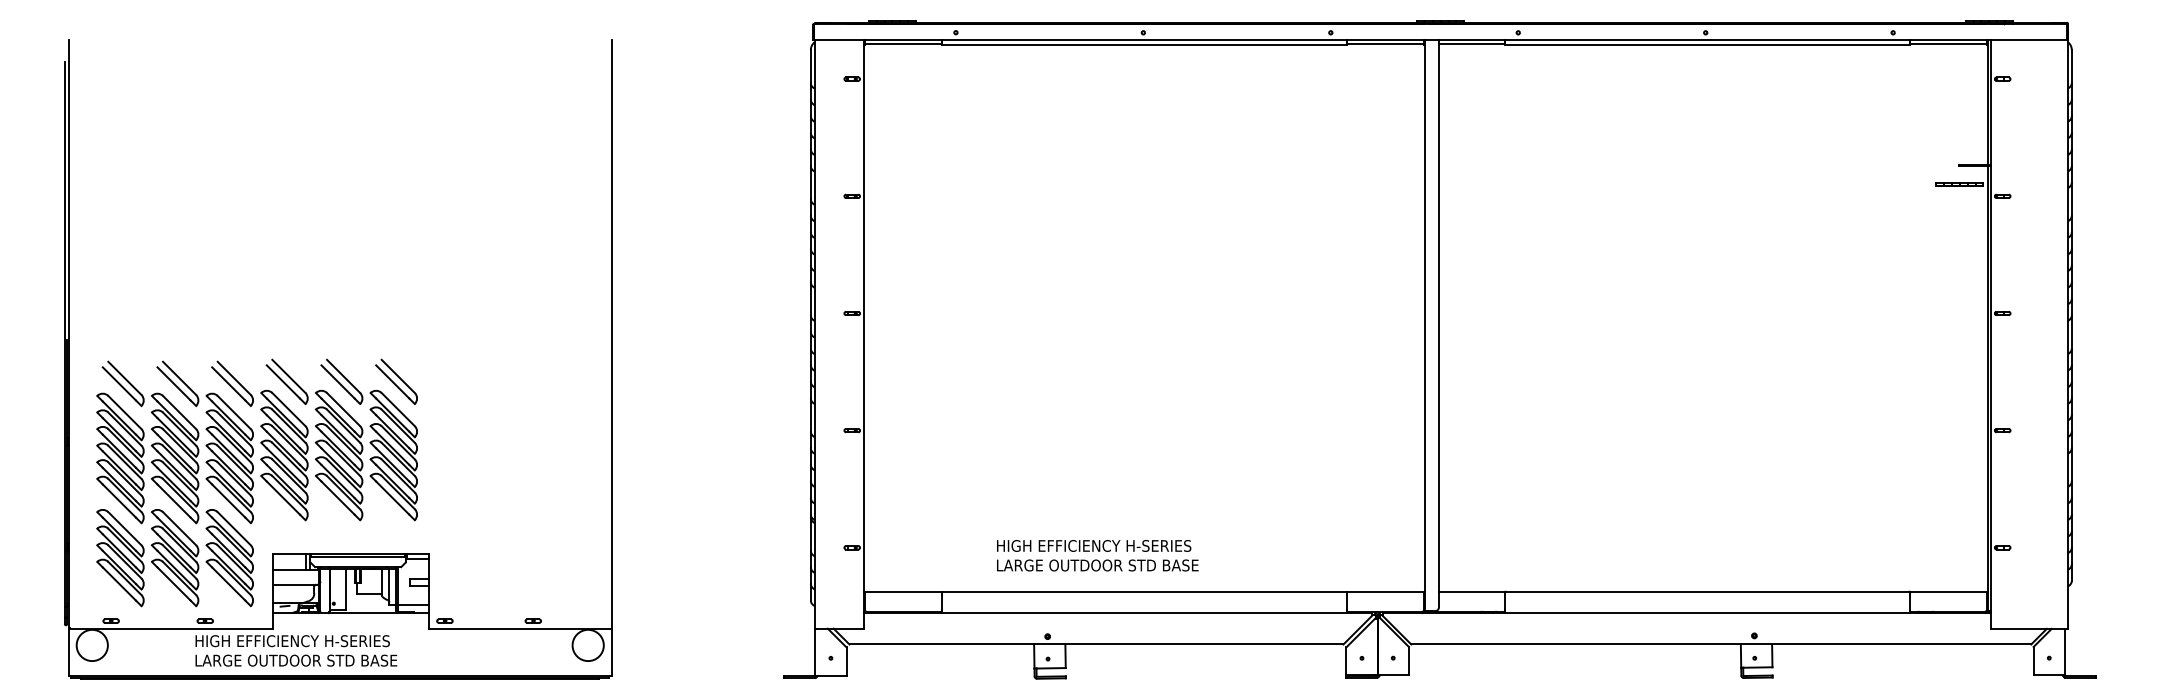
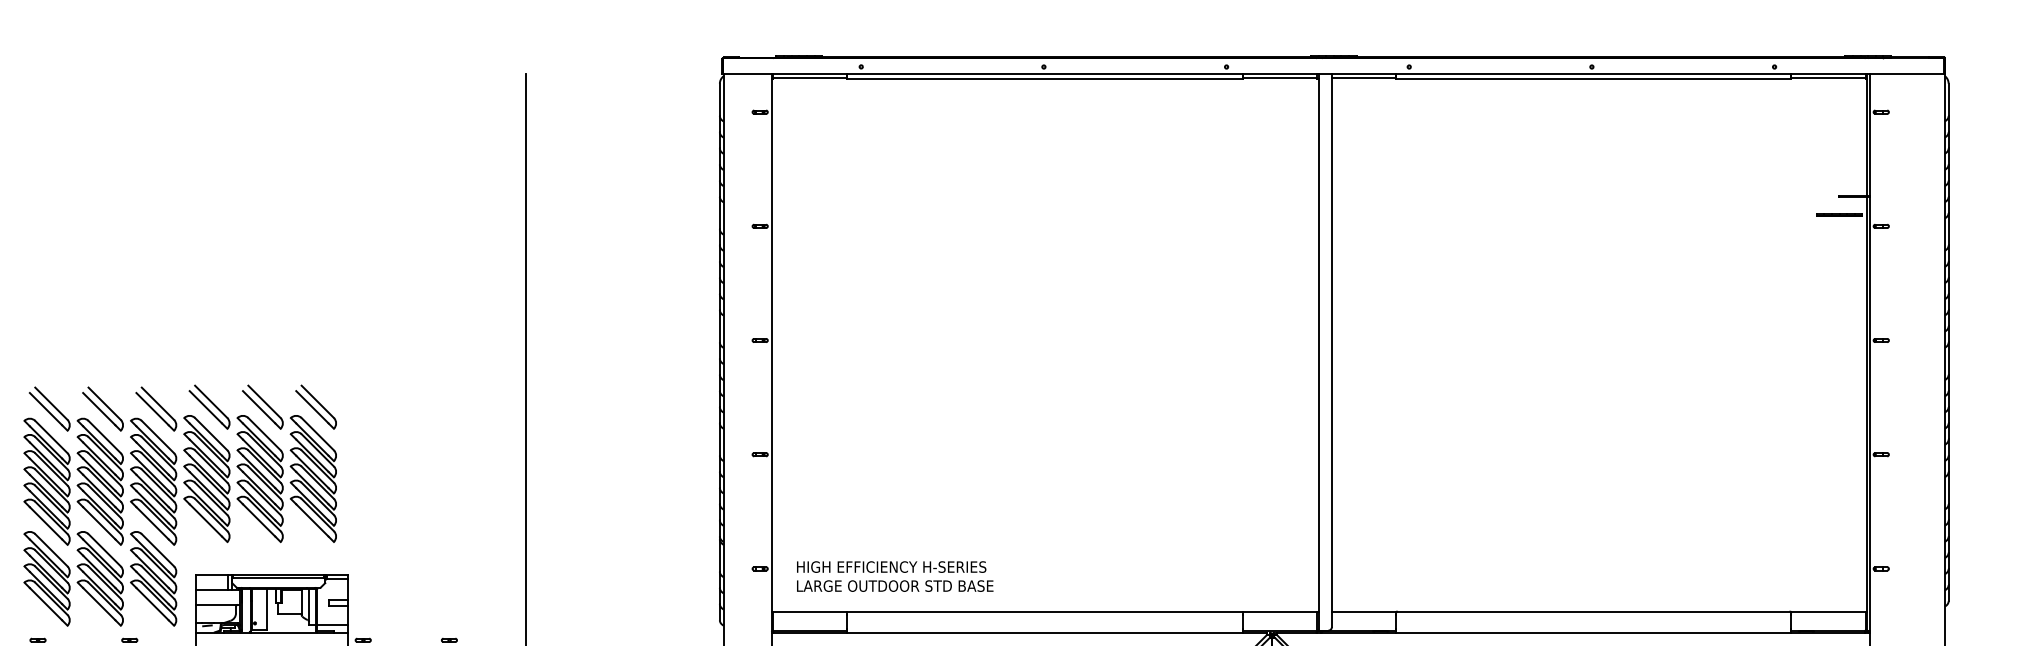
text: (1097, 555) -> (894, 576), moved

